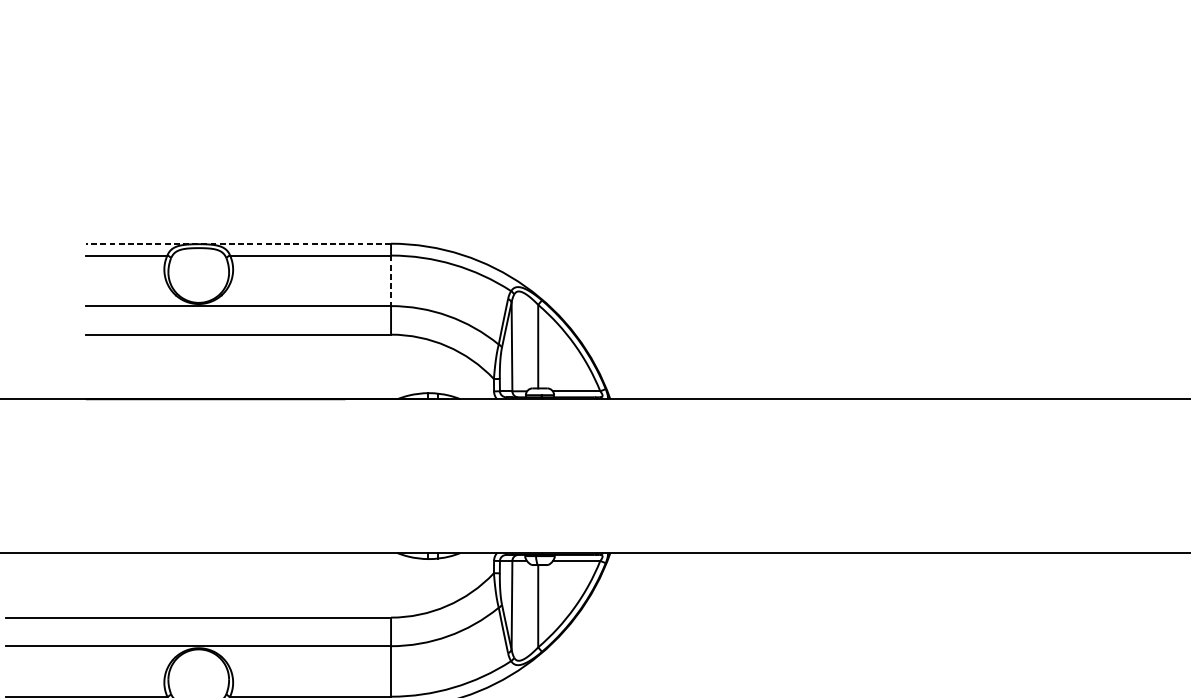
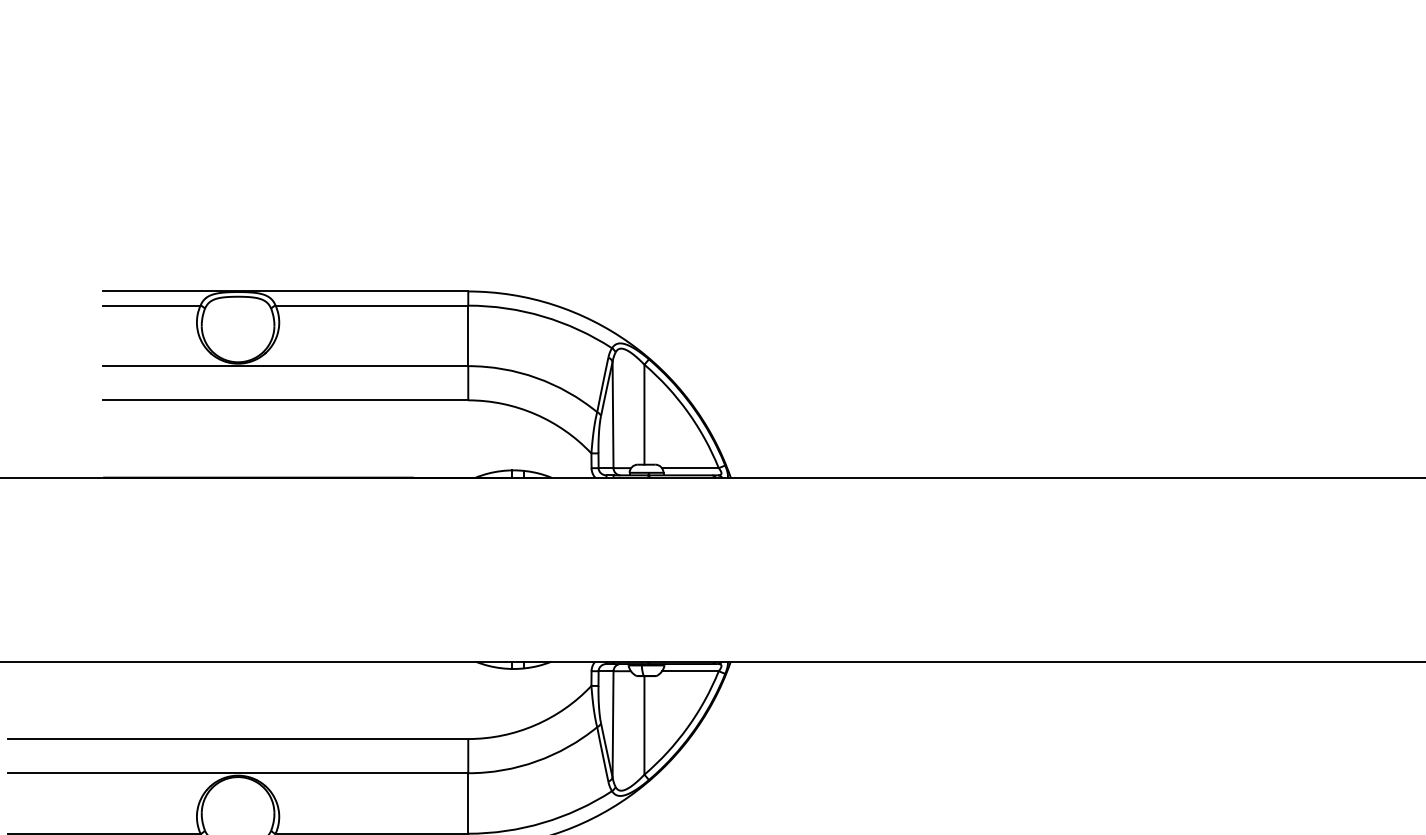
line: (238, 243) -> (285, 291), dashed -> solid
line: (391, 281) -> (468, 336), dashed -> solid

